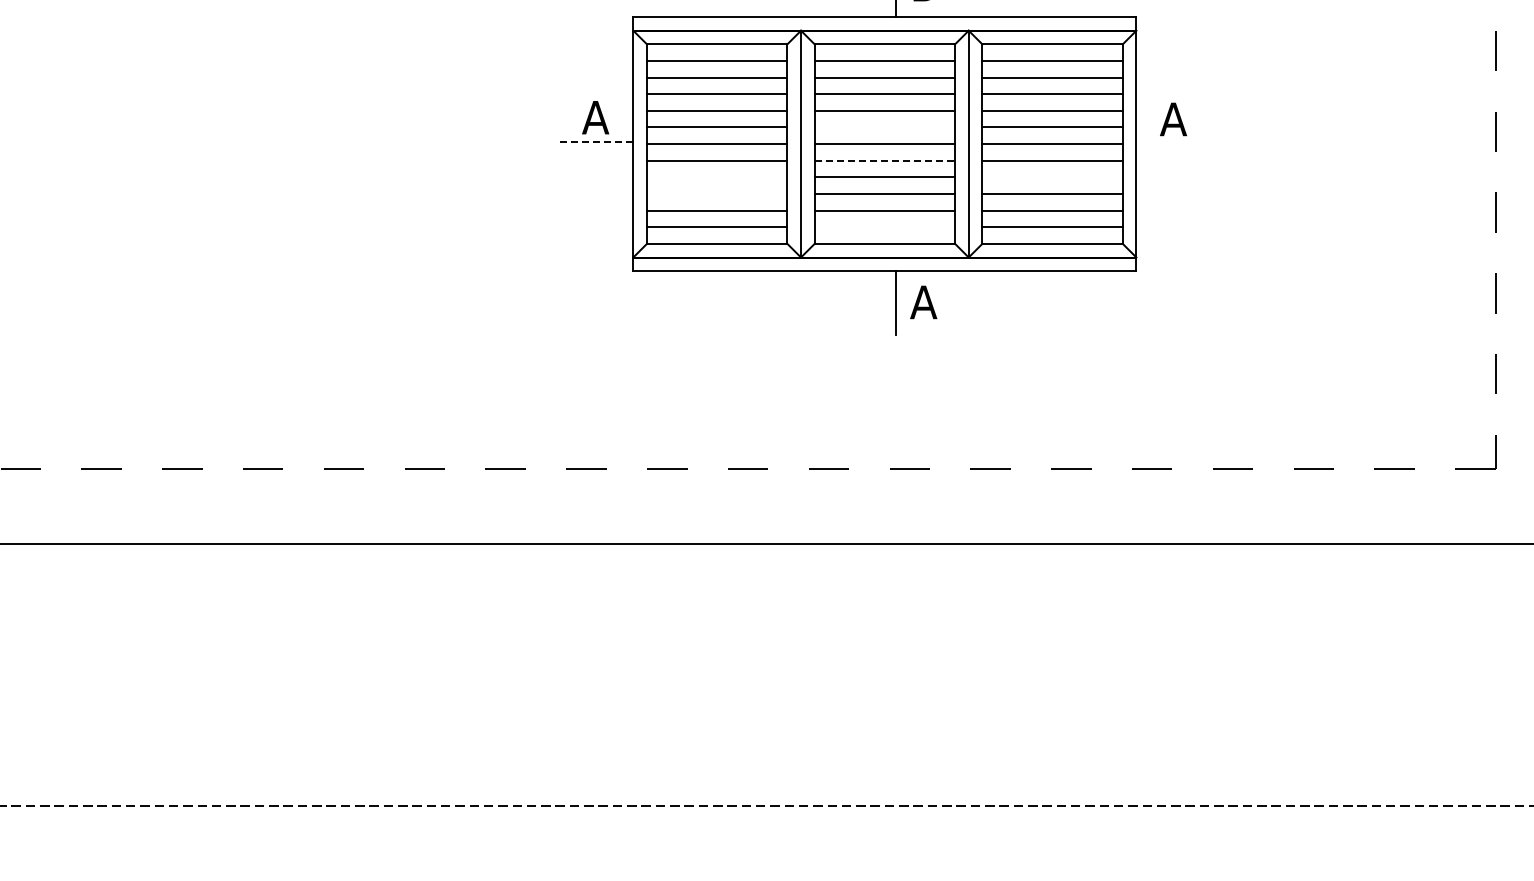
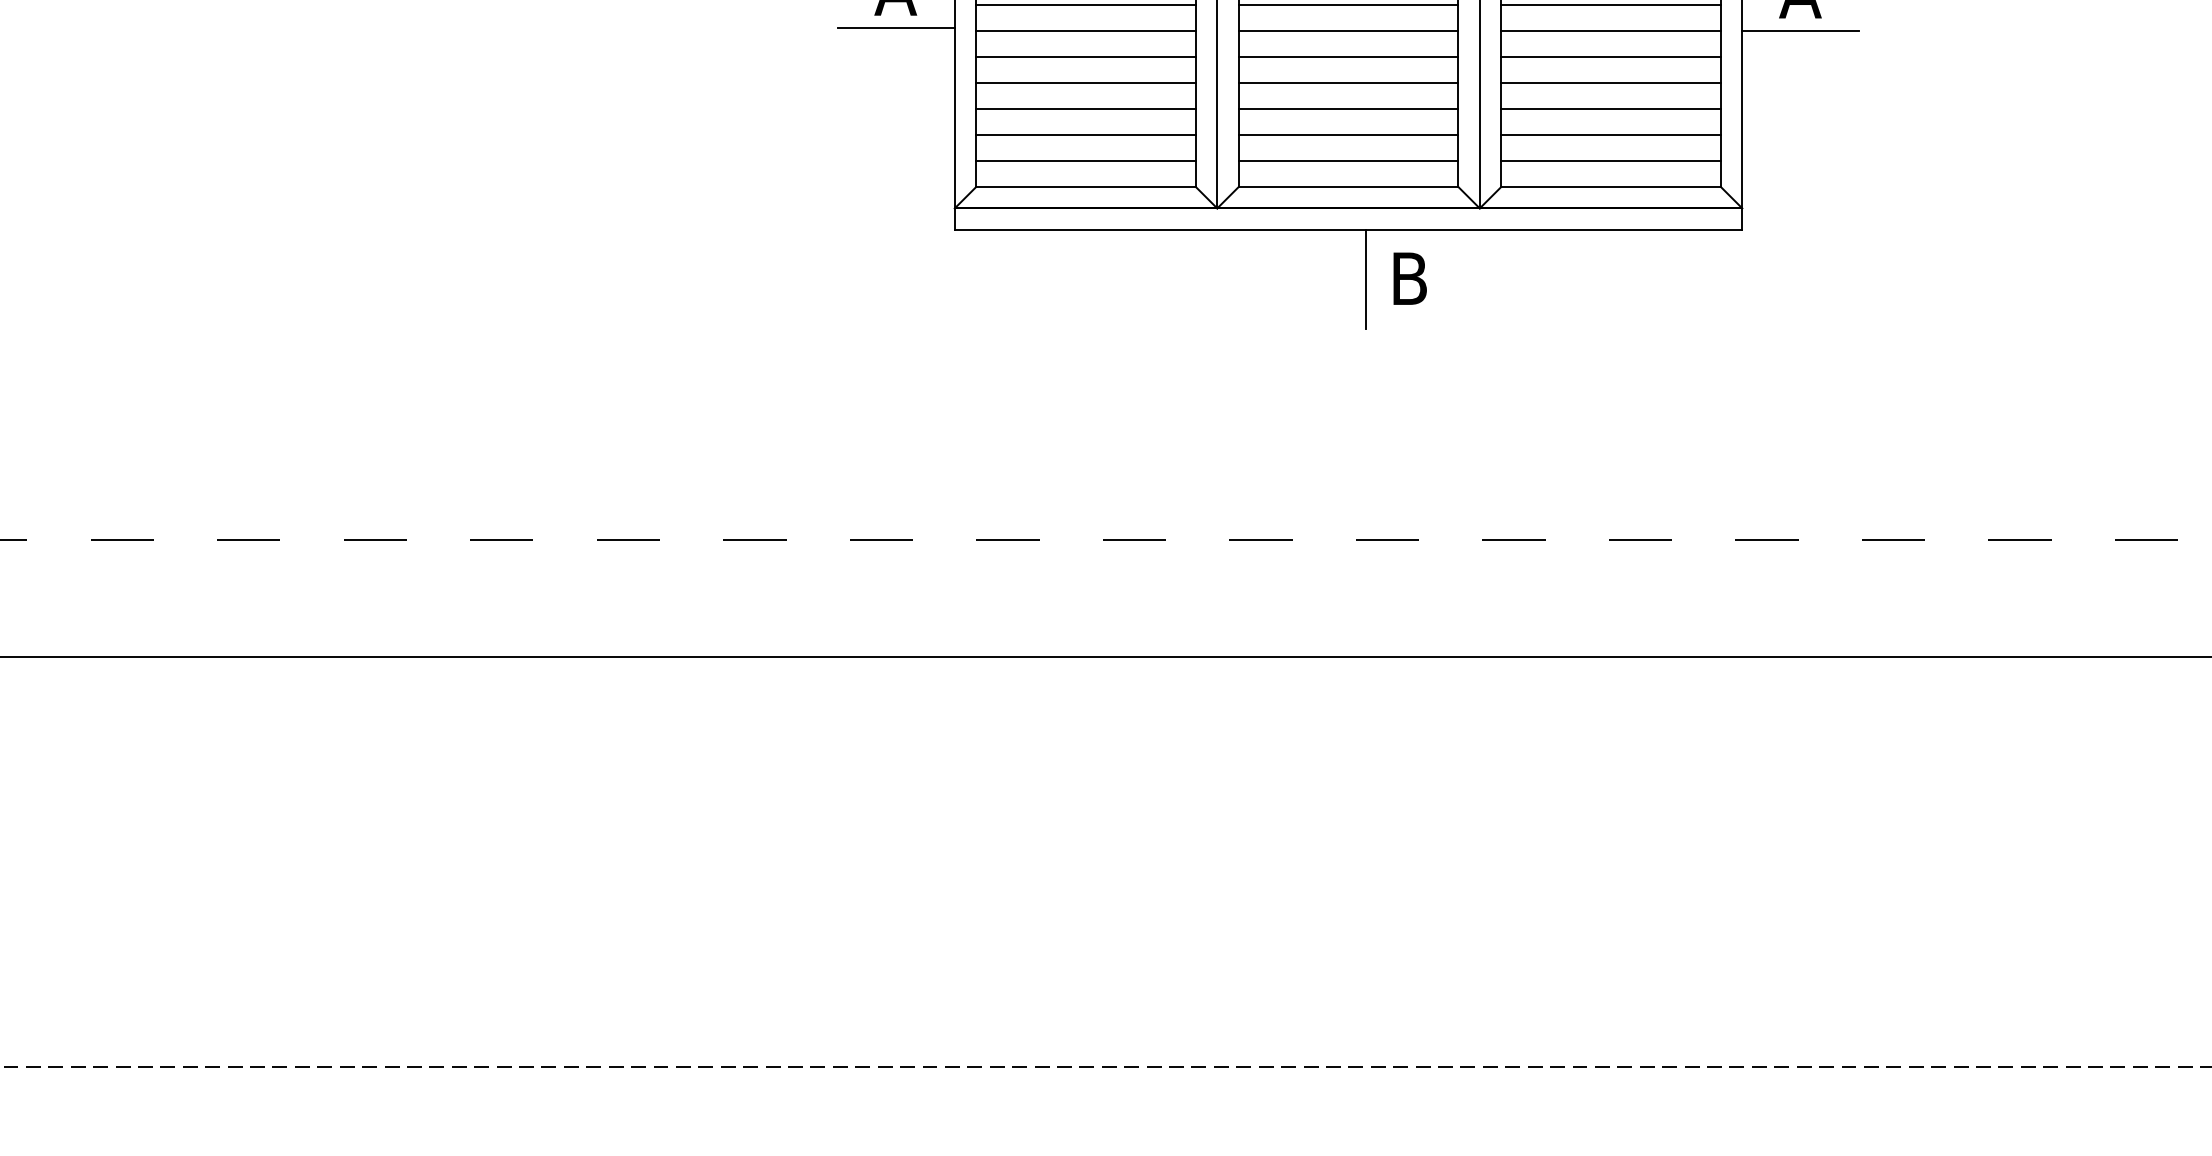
line: (884, 127) -> (1347, 4), added
line: (595, 142) -> (895, 28), dashed -> solid
line: (1173, 144) -> (1800, 31), added
line: (885, 160) -> (1349, 56), dashed -> solid
line: (717, 177) -> (1086, 83), added
line: (1052, 177) -> (1610, 83), added
line: (717, 193) -> (1086, 108), added
line: (884, 227) -> (1347, 161), added
text: (923, 302) -> (1409, 278), A -> B

